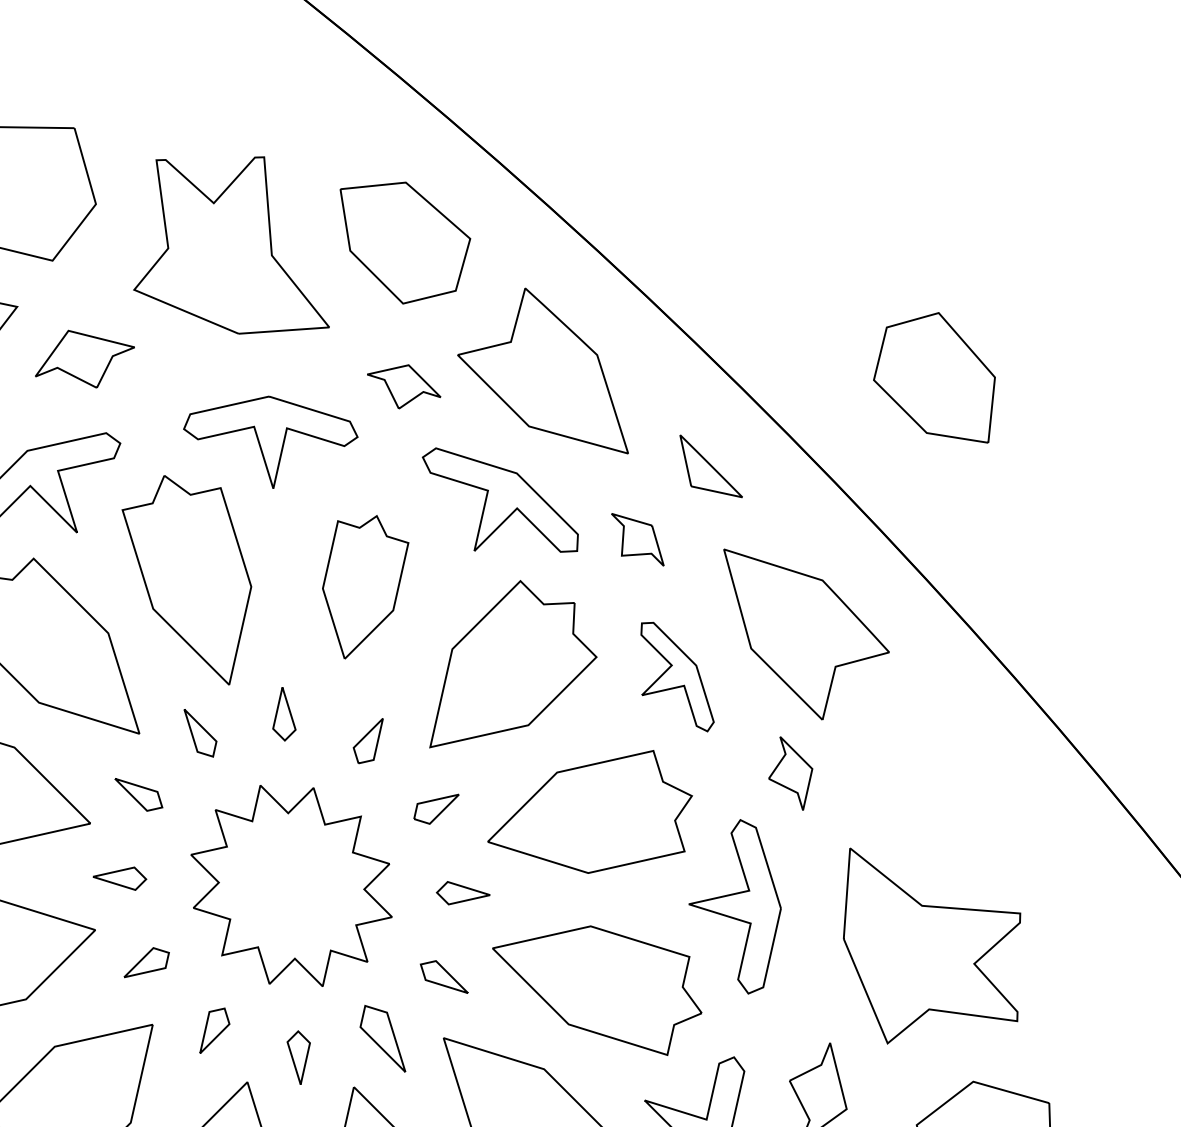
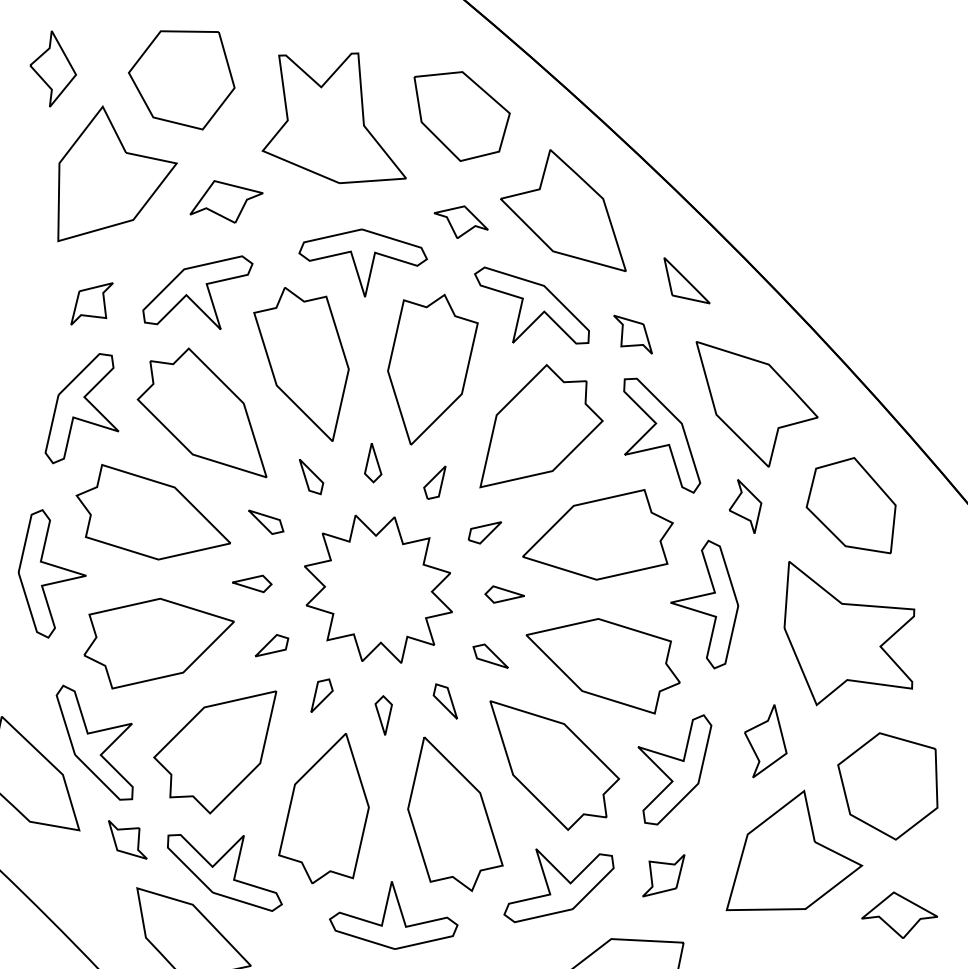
part: (933, 377) -> (850, 505), moved
part: (365, 587) -> (432, 369), size x1.43
part: (677, 676) -> (662, 435), size x1.43
part: (381, 1038) -> (444, 701), size x0.71

